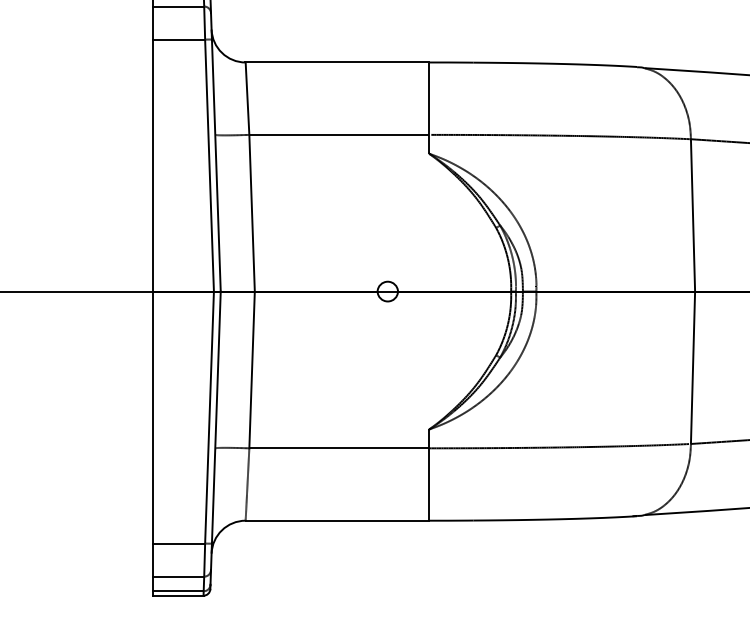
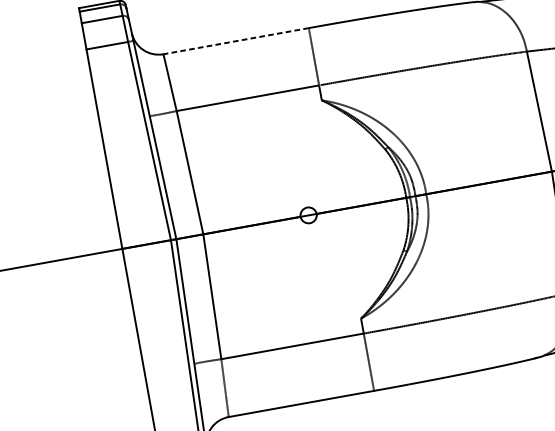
line: (336, 62) -> (235, 41), solid -> dashed

